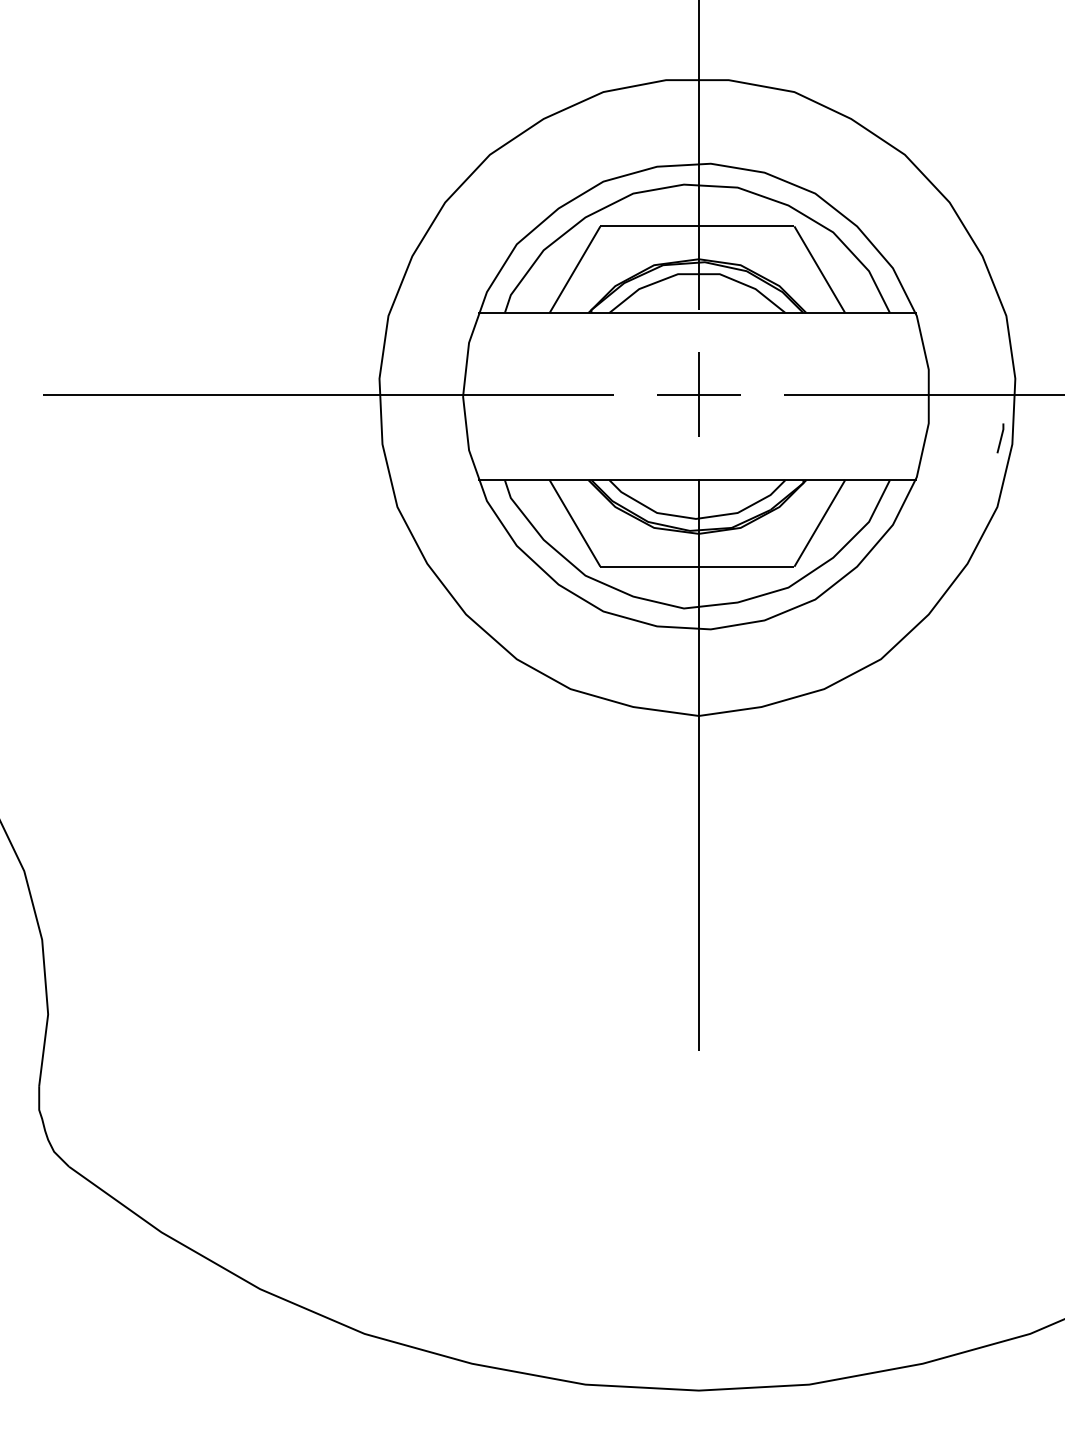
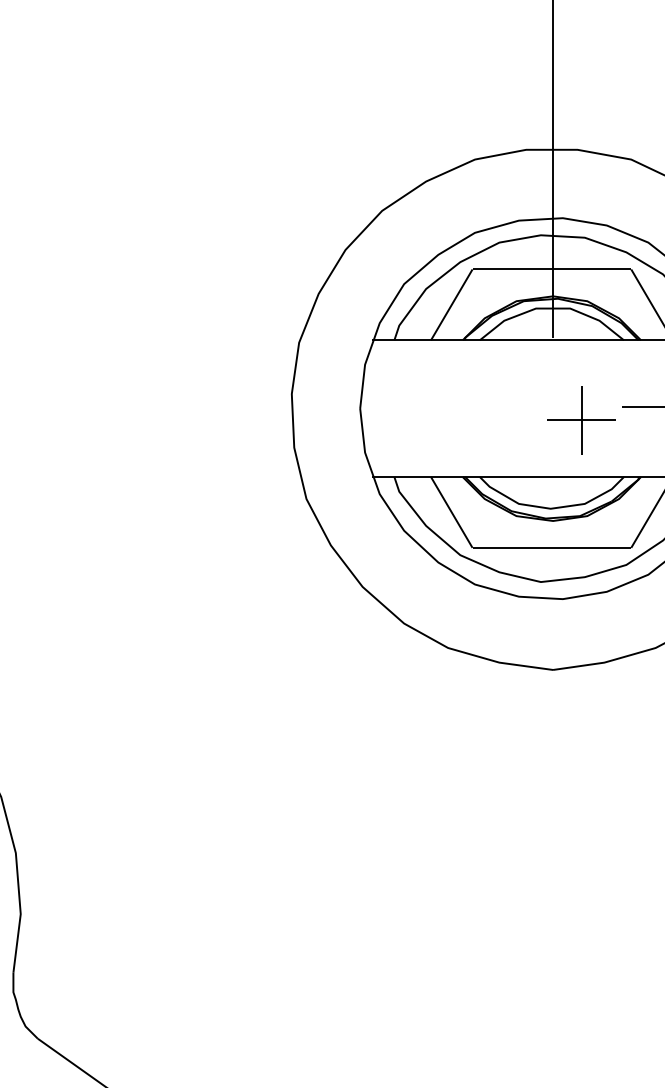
line: (328, 394) -> (250, 406), removed
part: (698, 394) -> (581, 420), moved
line: (699, 764) -> (553, 709), removed

